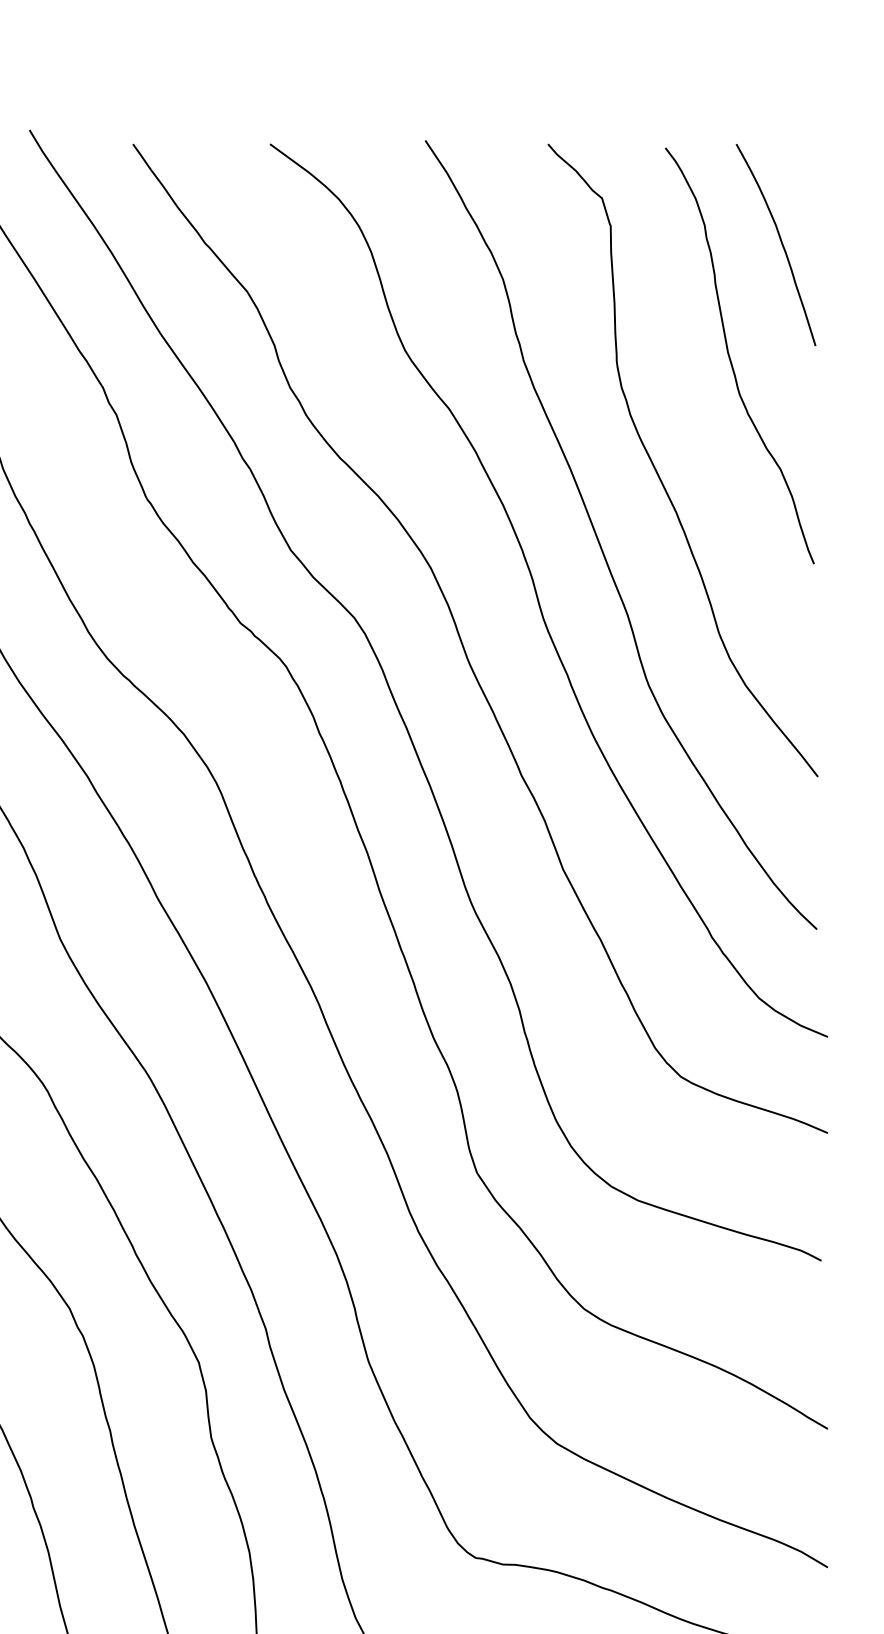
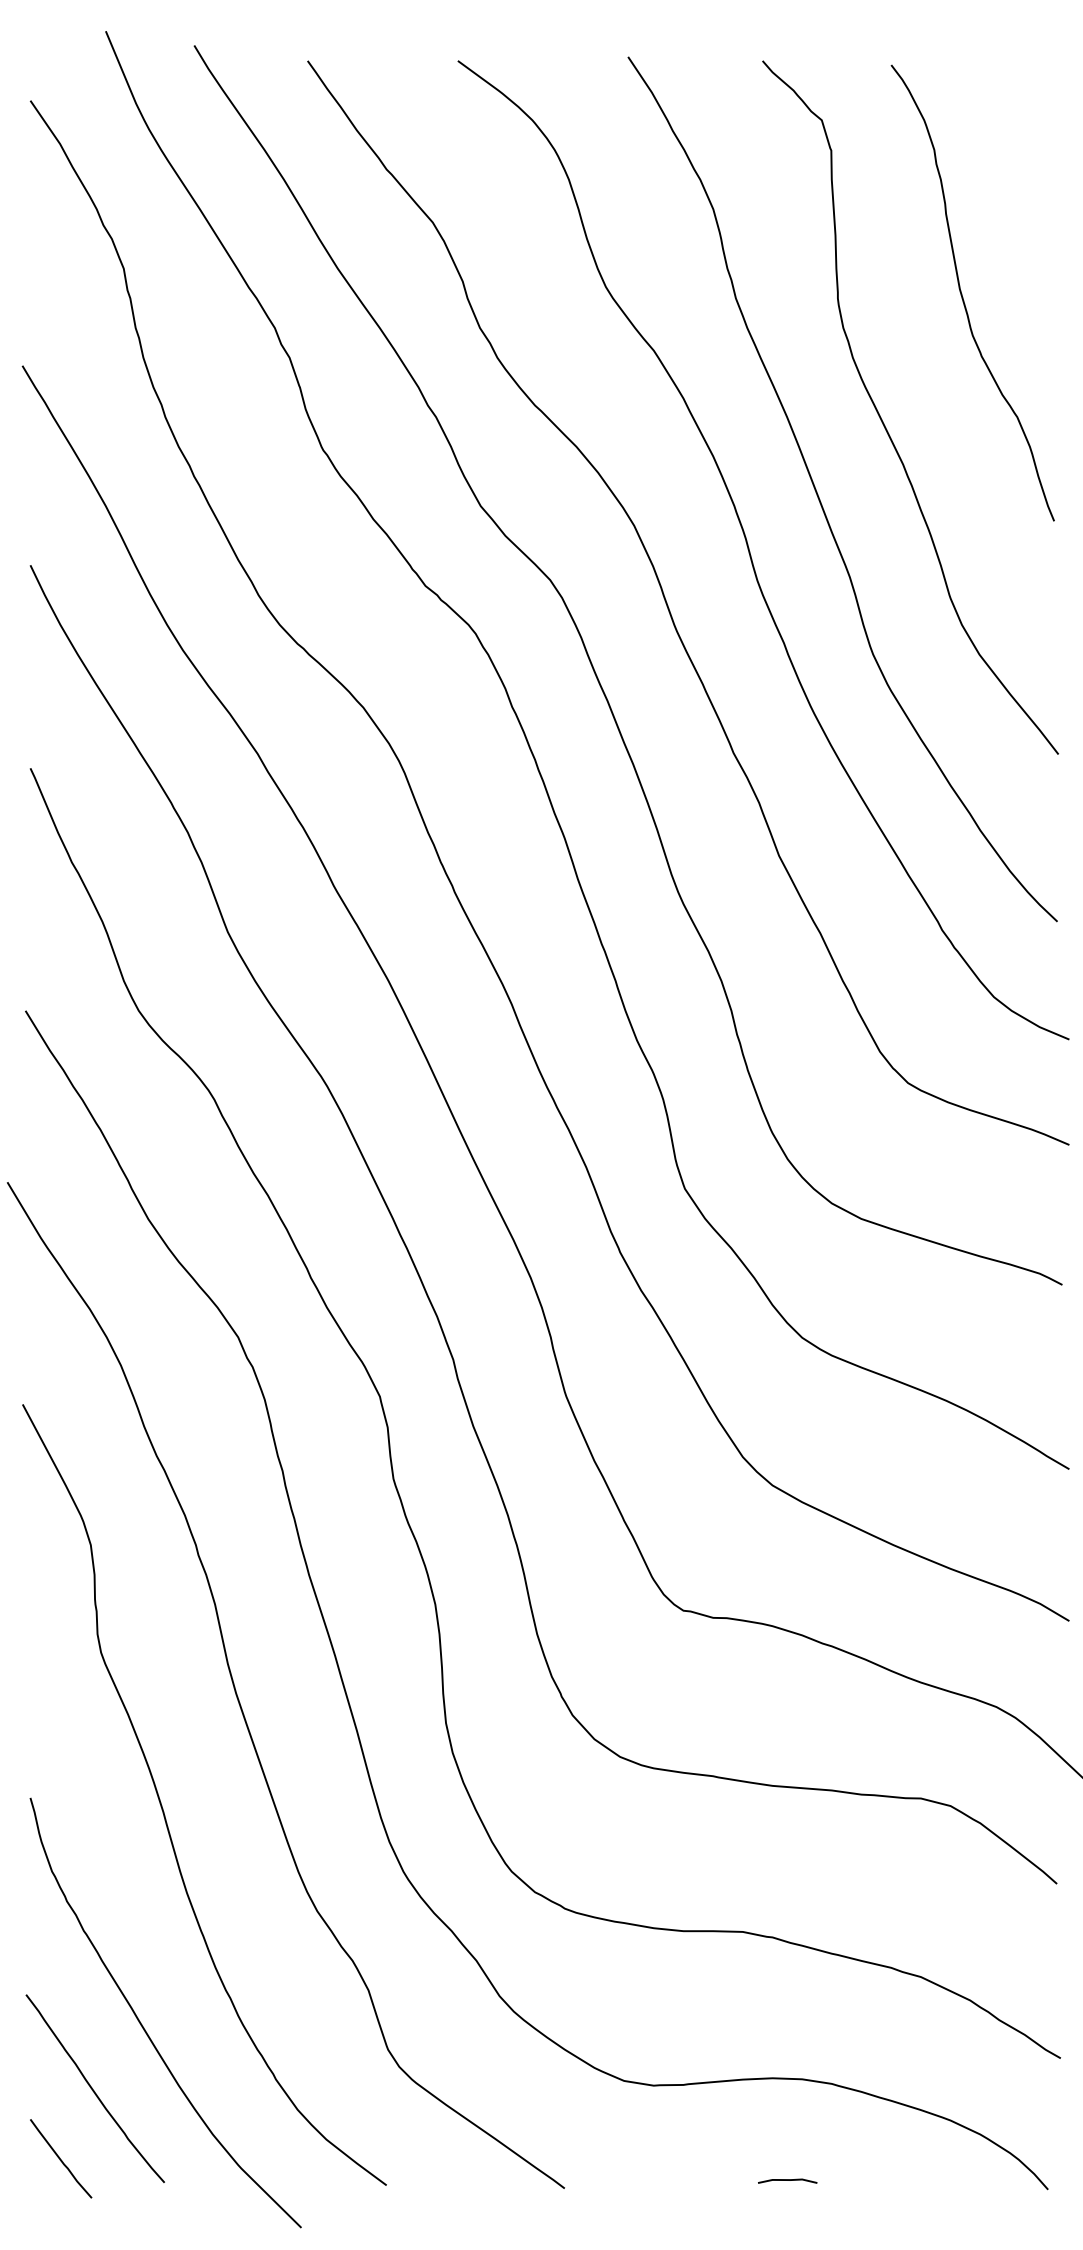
curve: (780, 242) -> (1017, 168), removed

